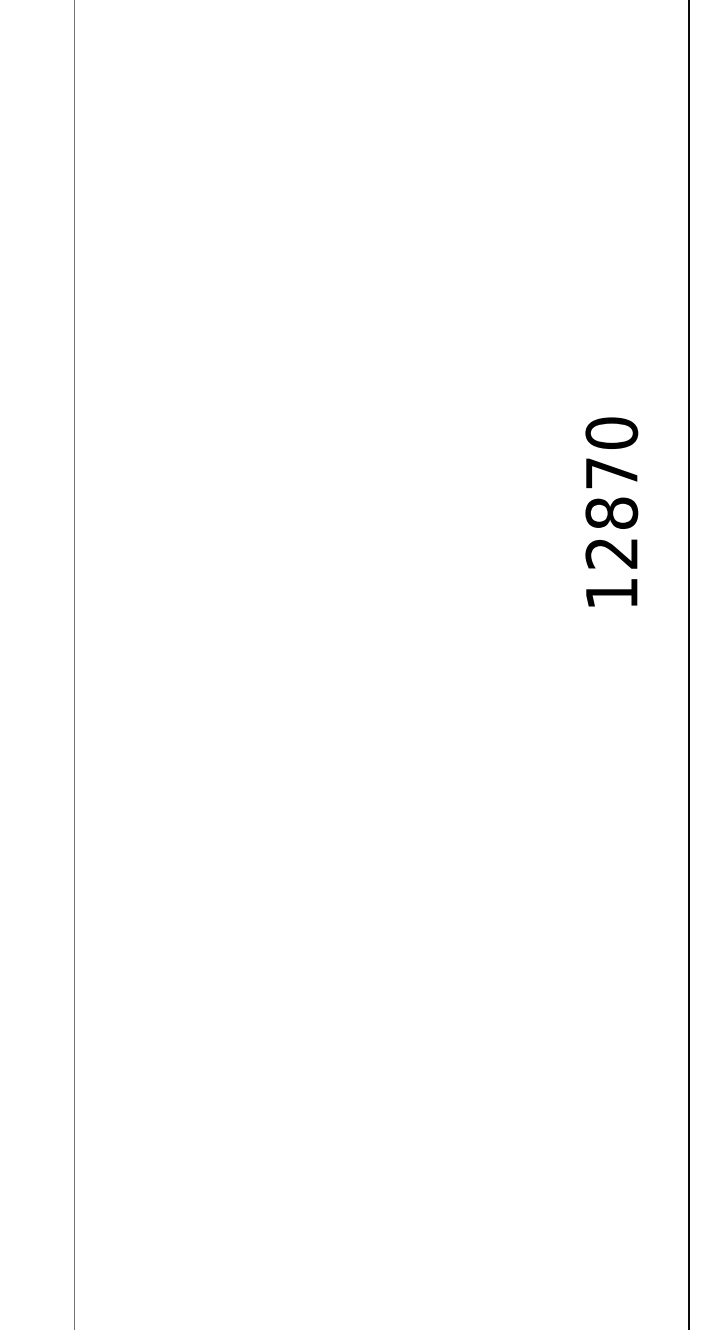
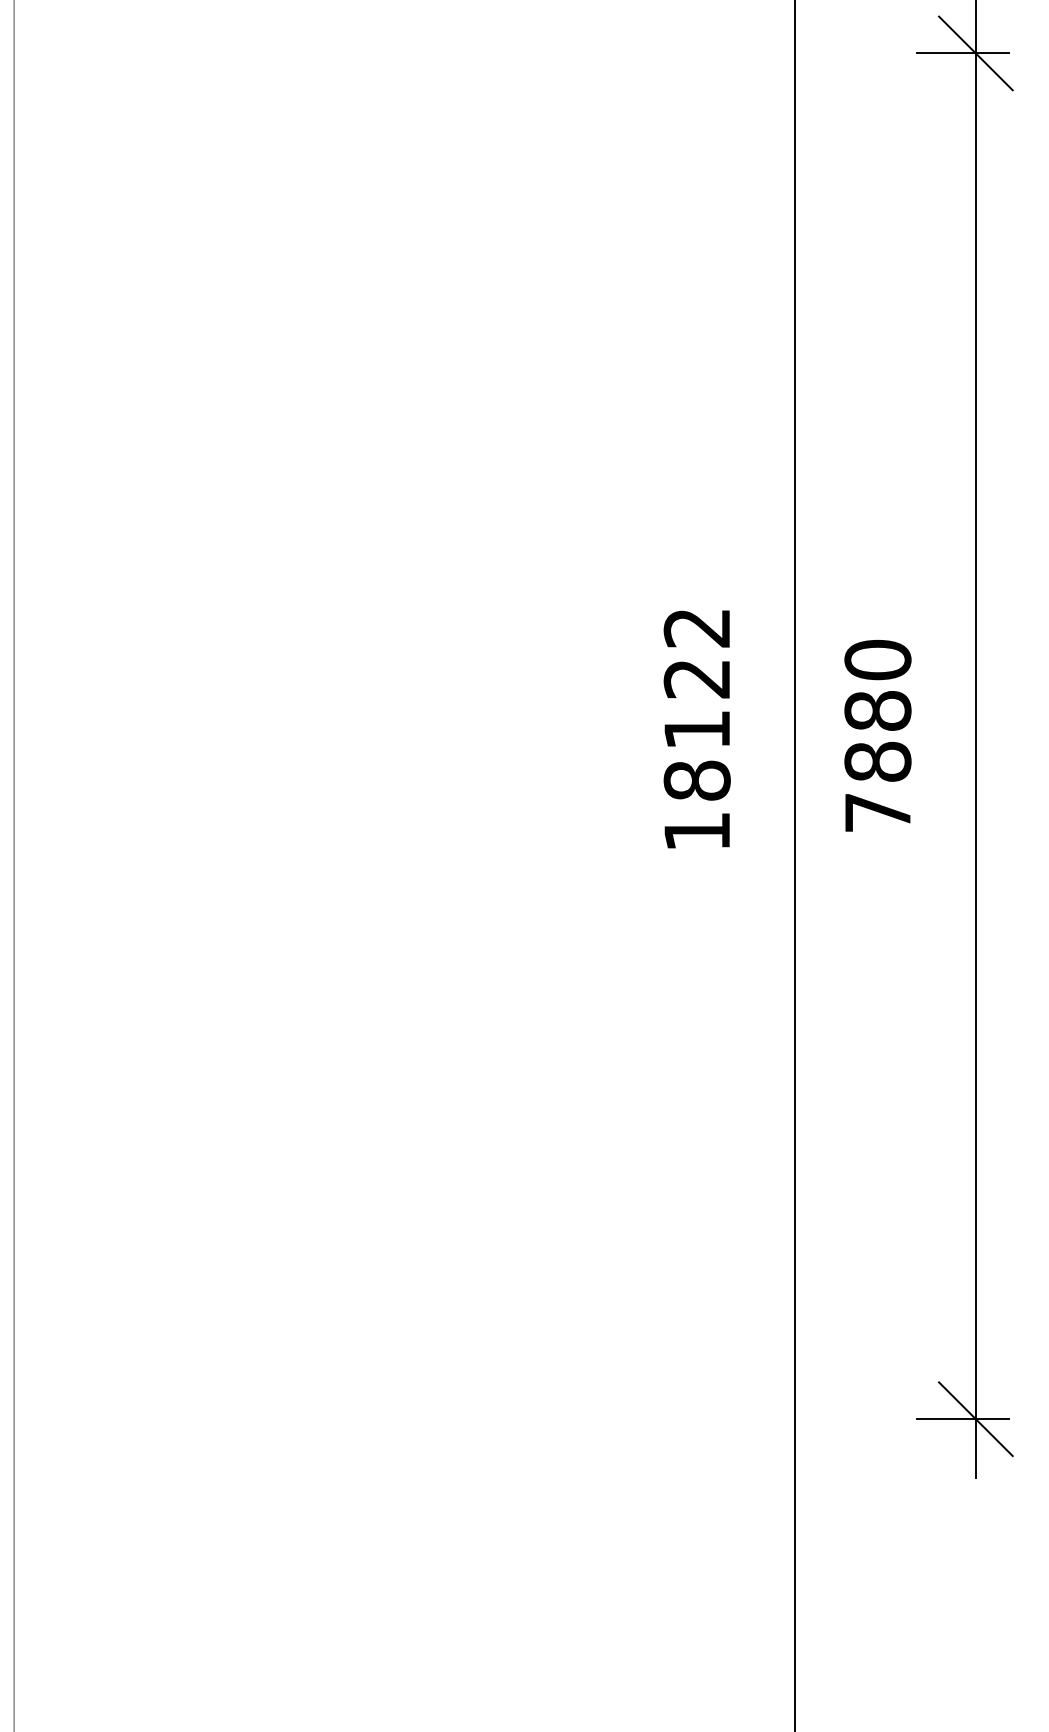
text: (611, 492) -> (696, 703), 12870 -> 18122

